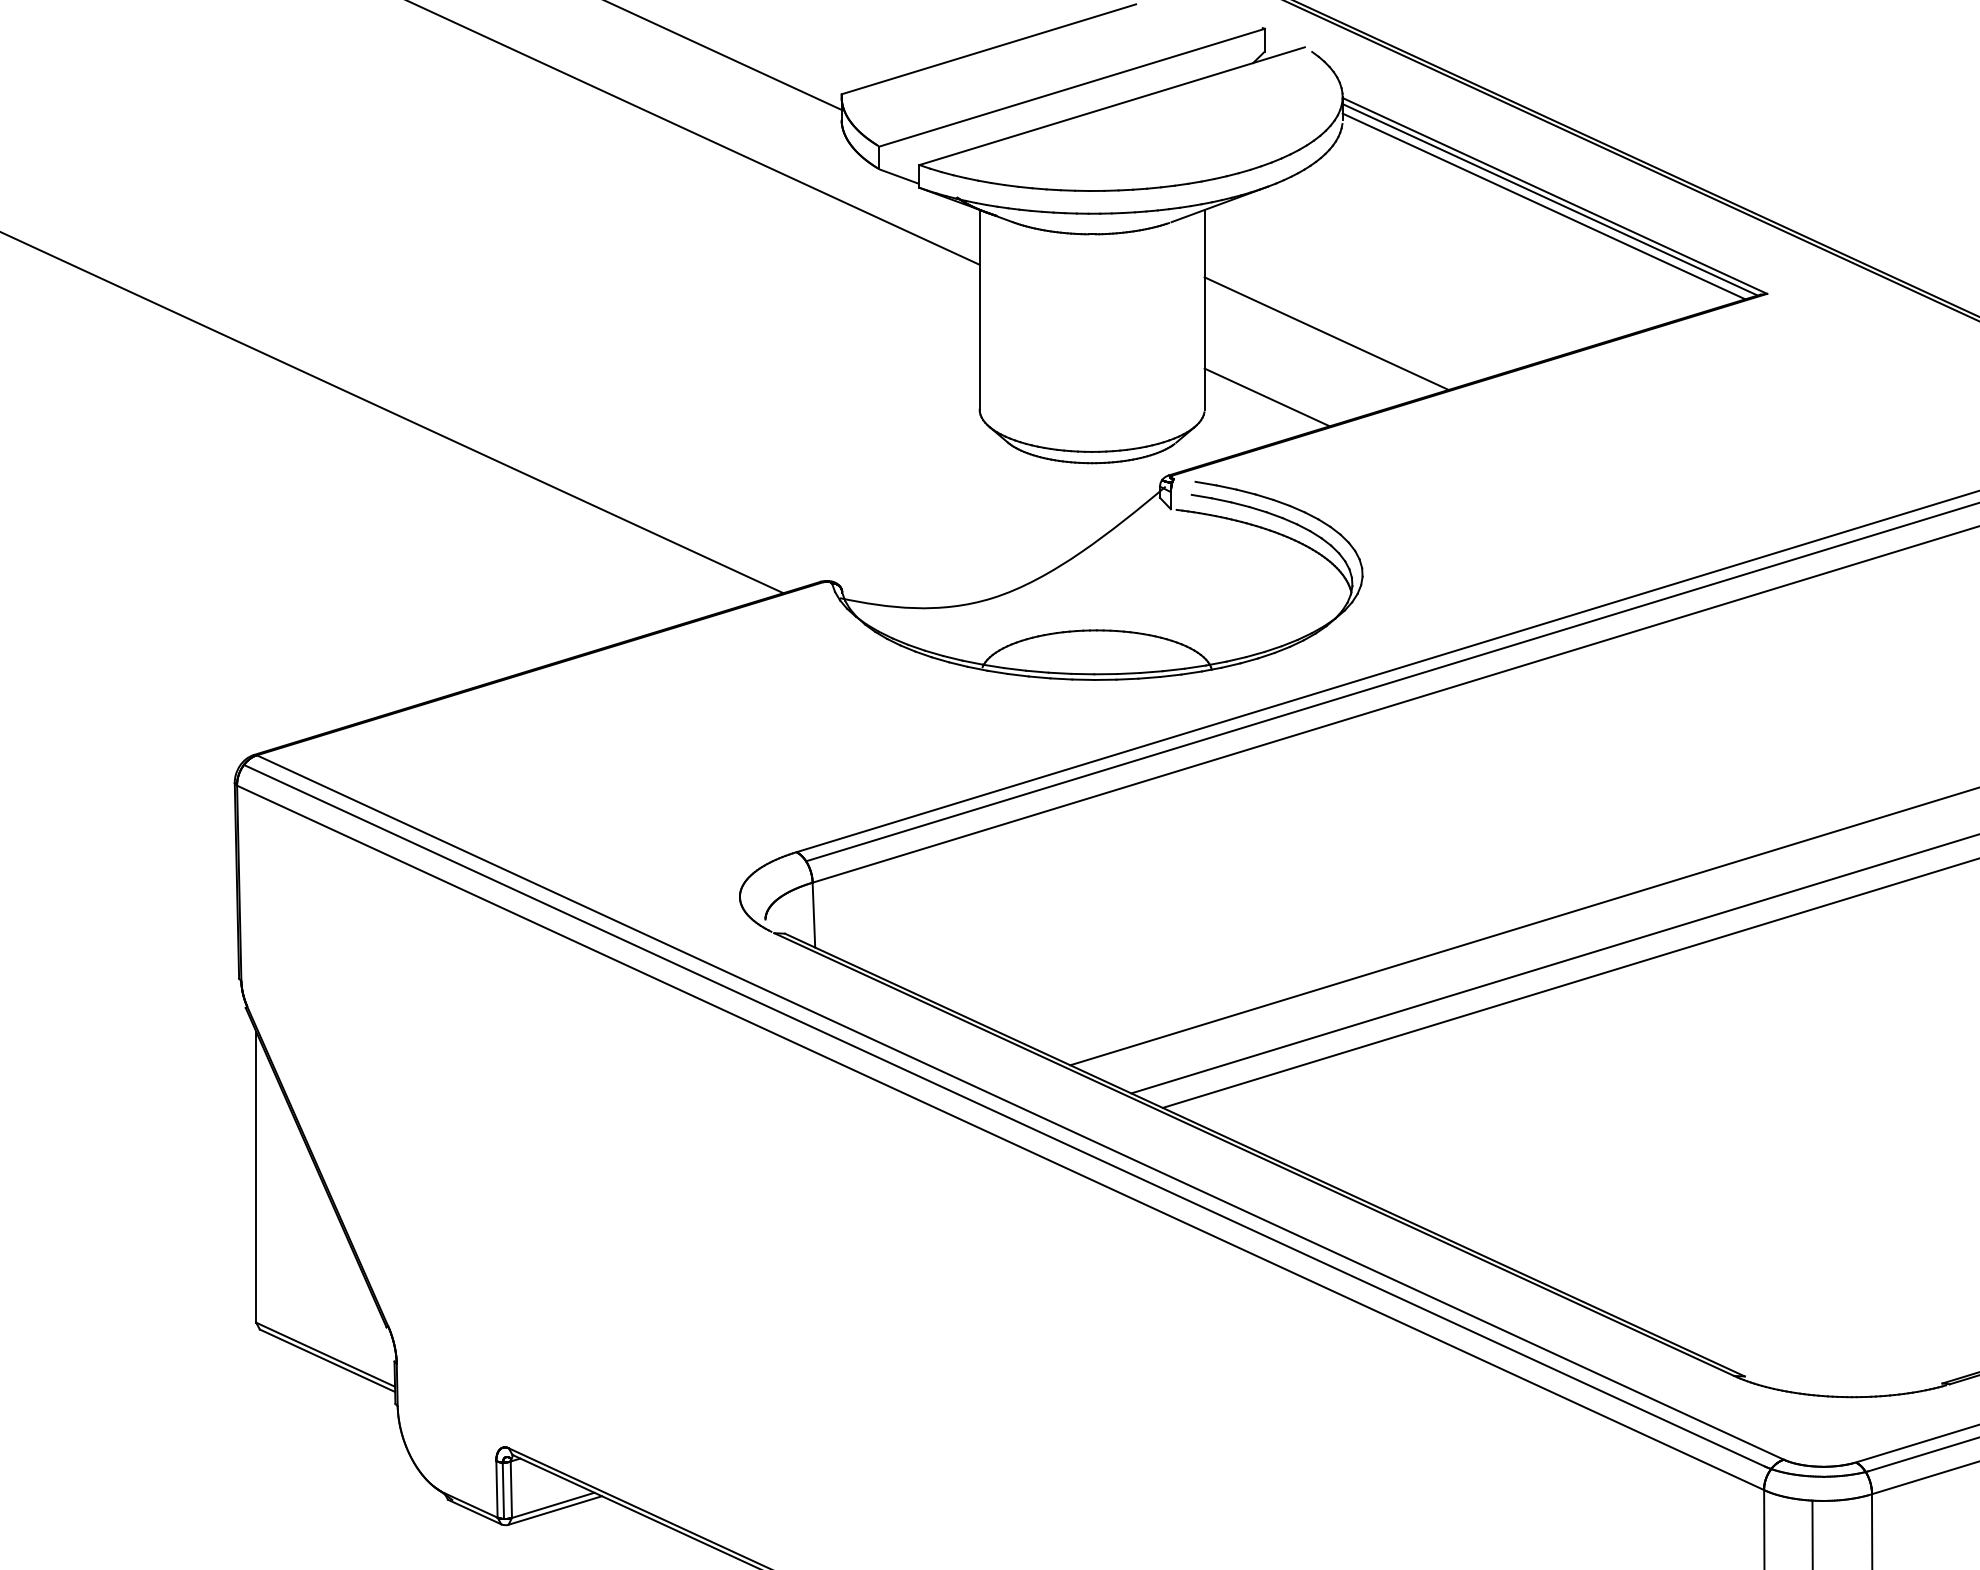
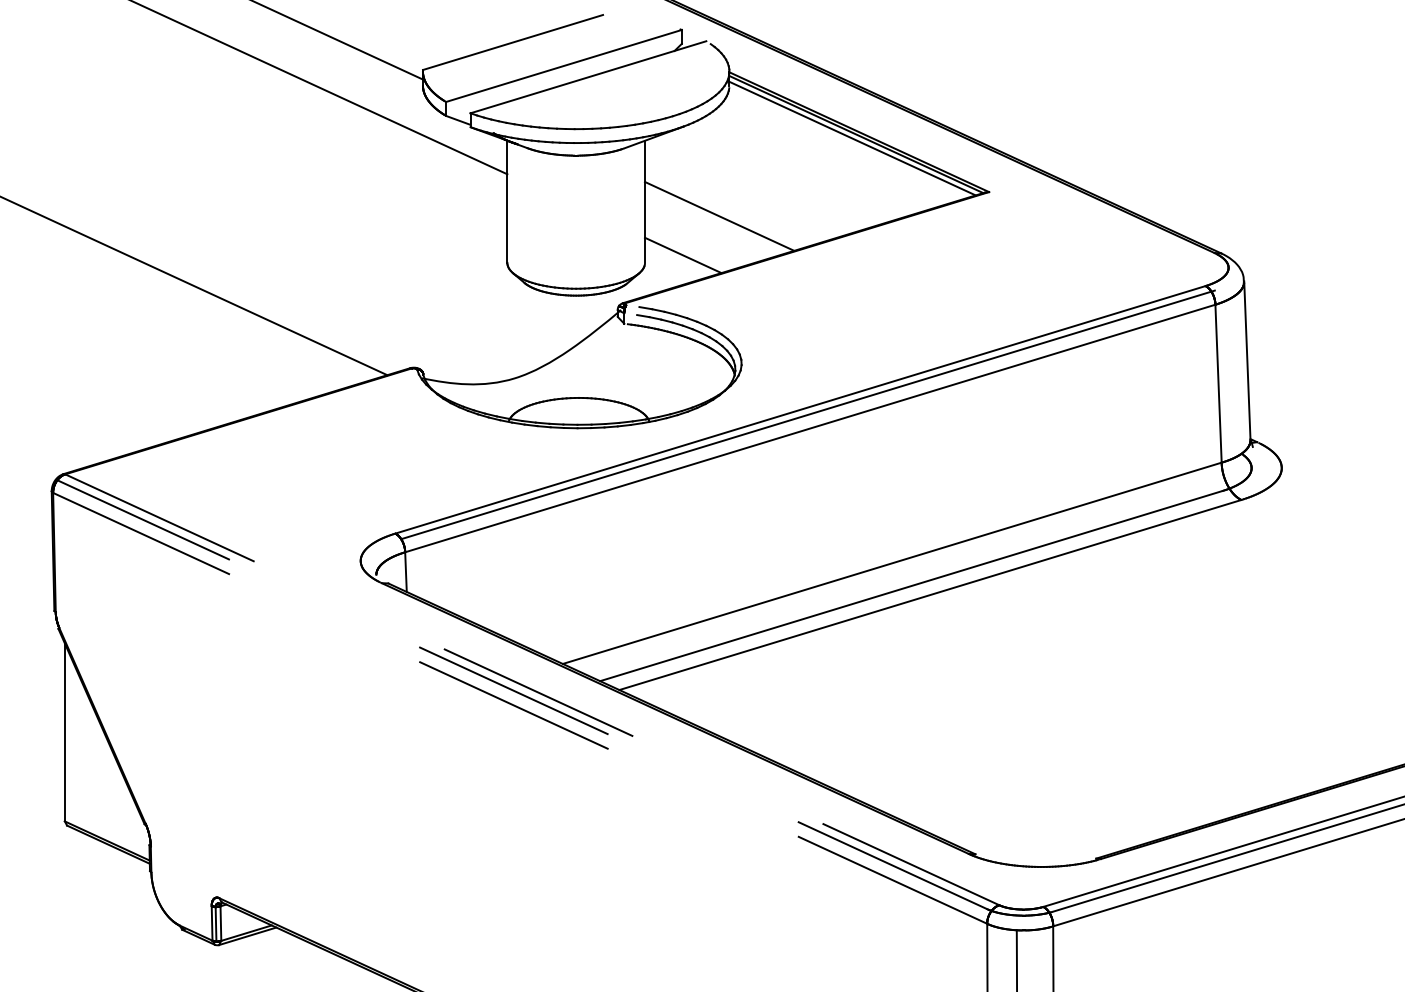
line: (1020, 1108) -> (532, 690), solid -> dashed
line: (1004, 1115) -> (522, 694), solid -> dashed
line: (999, 1138) -> (519, 708), solid -> dashed

